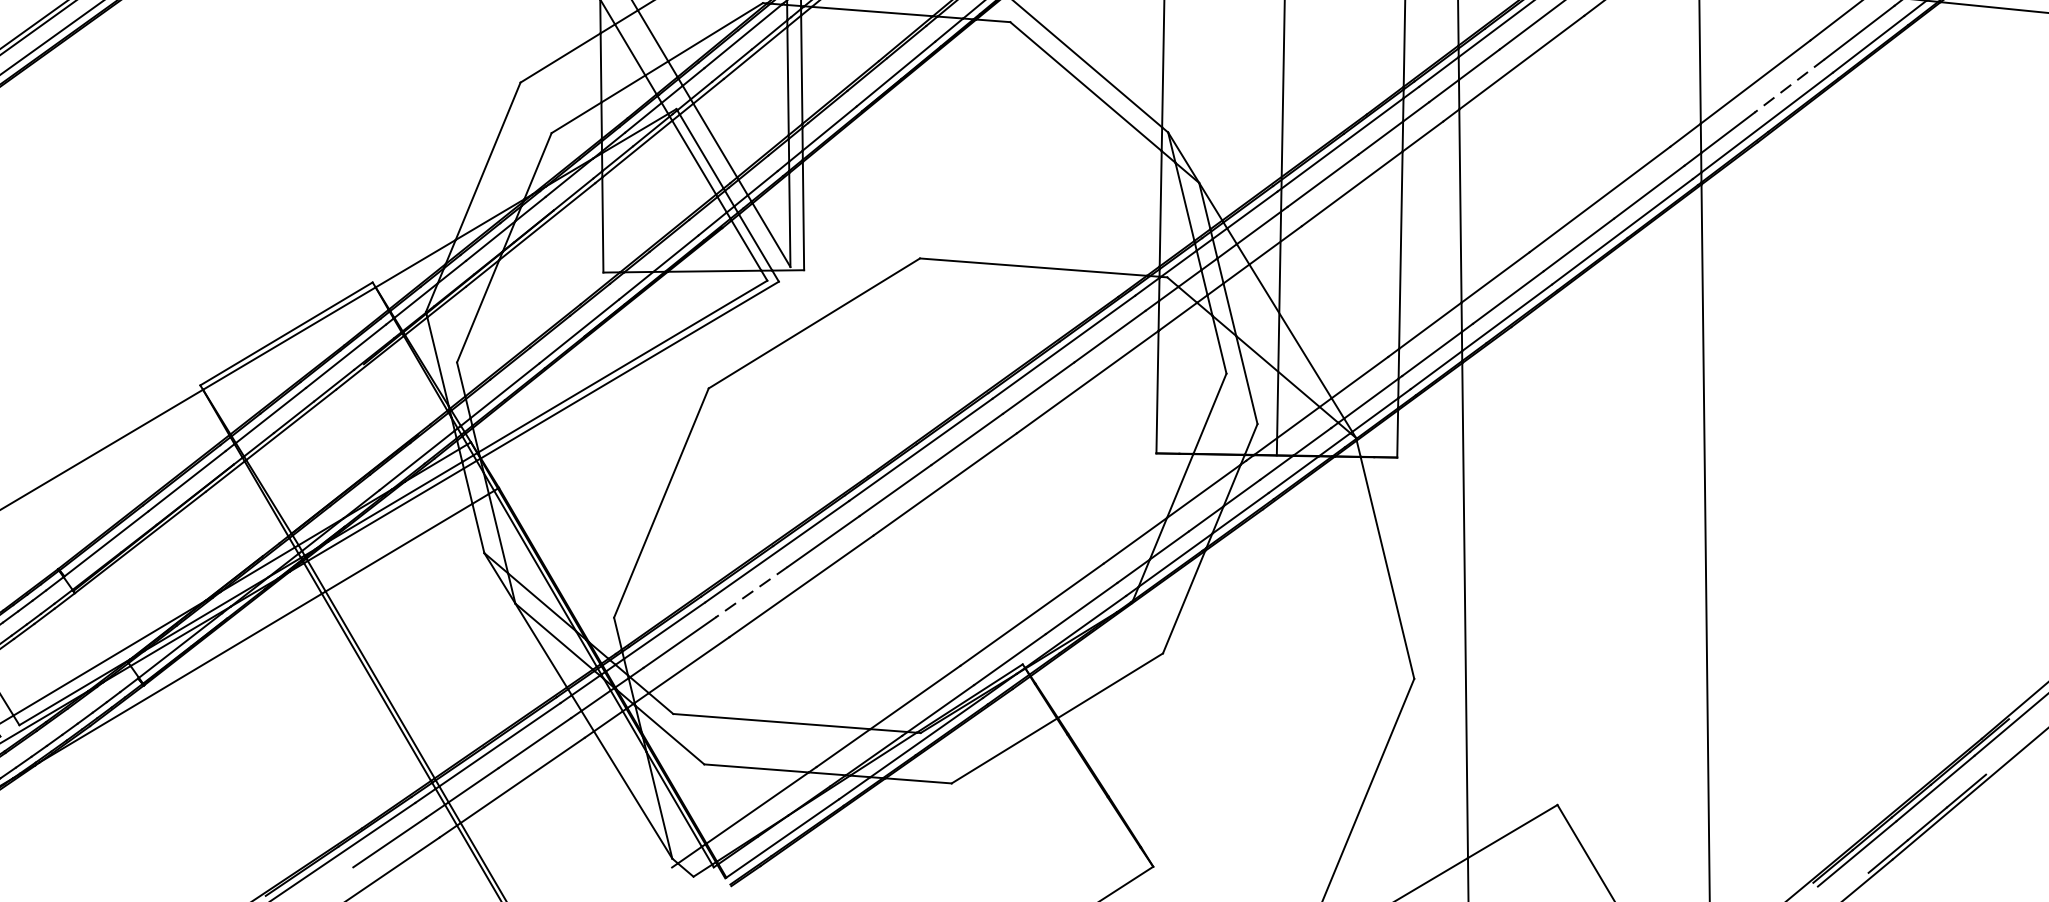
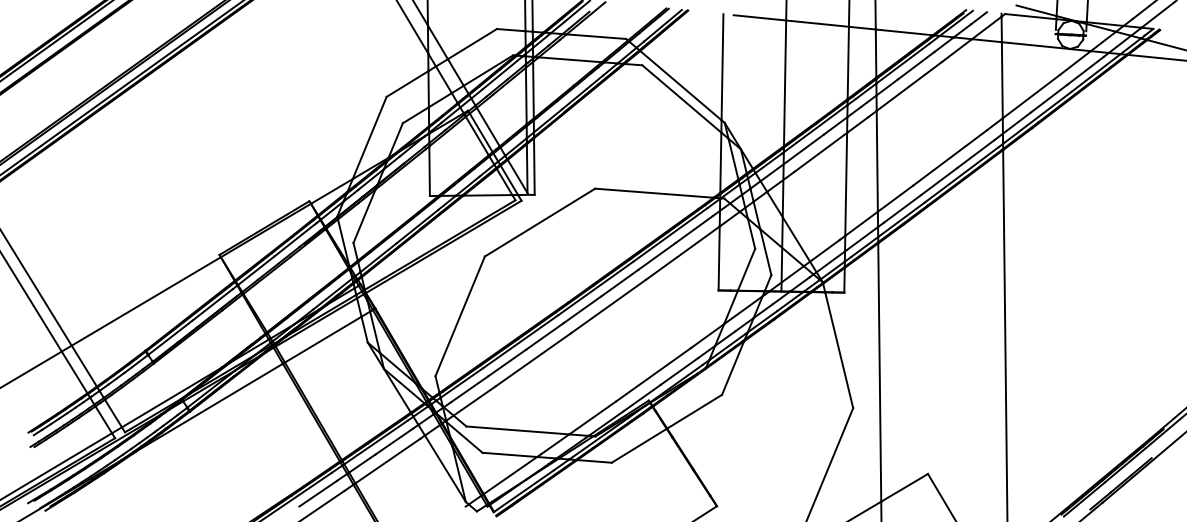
line: (1790, 85) -> (1049, 98), dashed -> solid
line: (752, 591) -> (507, 362), dashed -> solid

